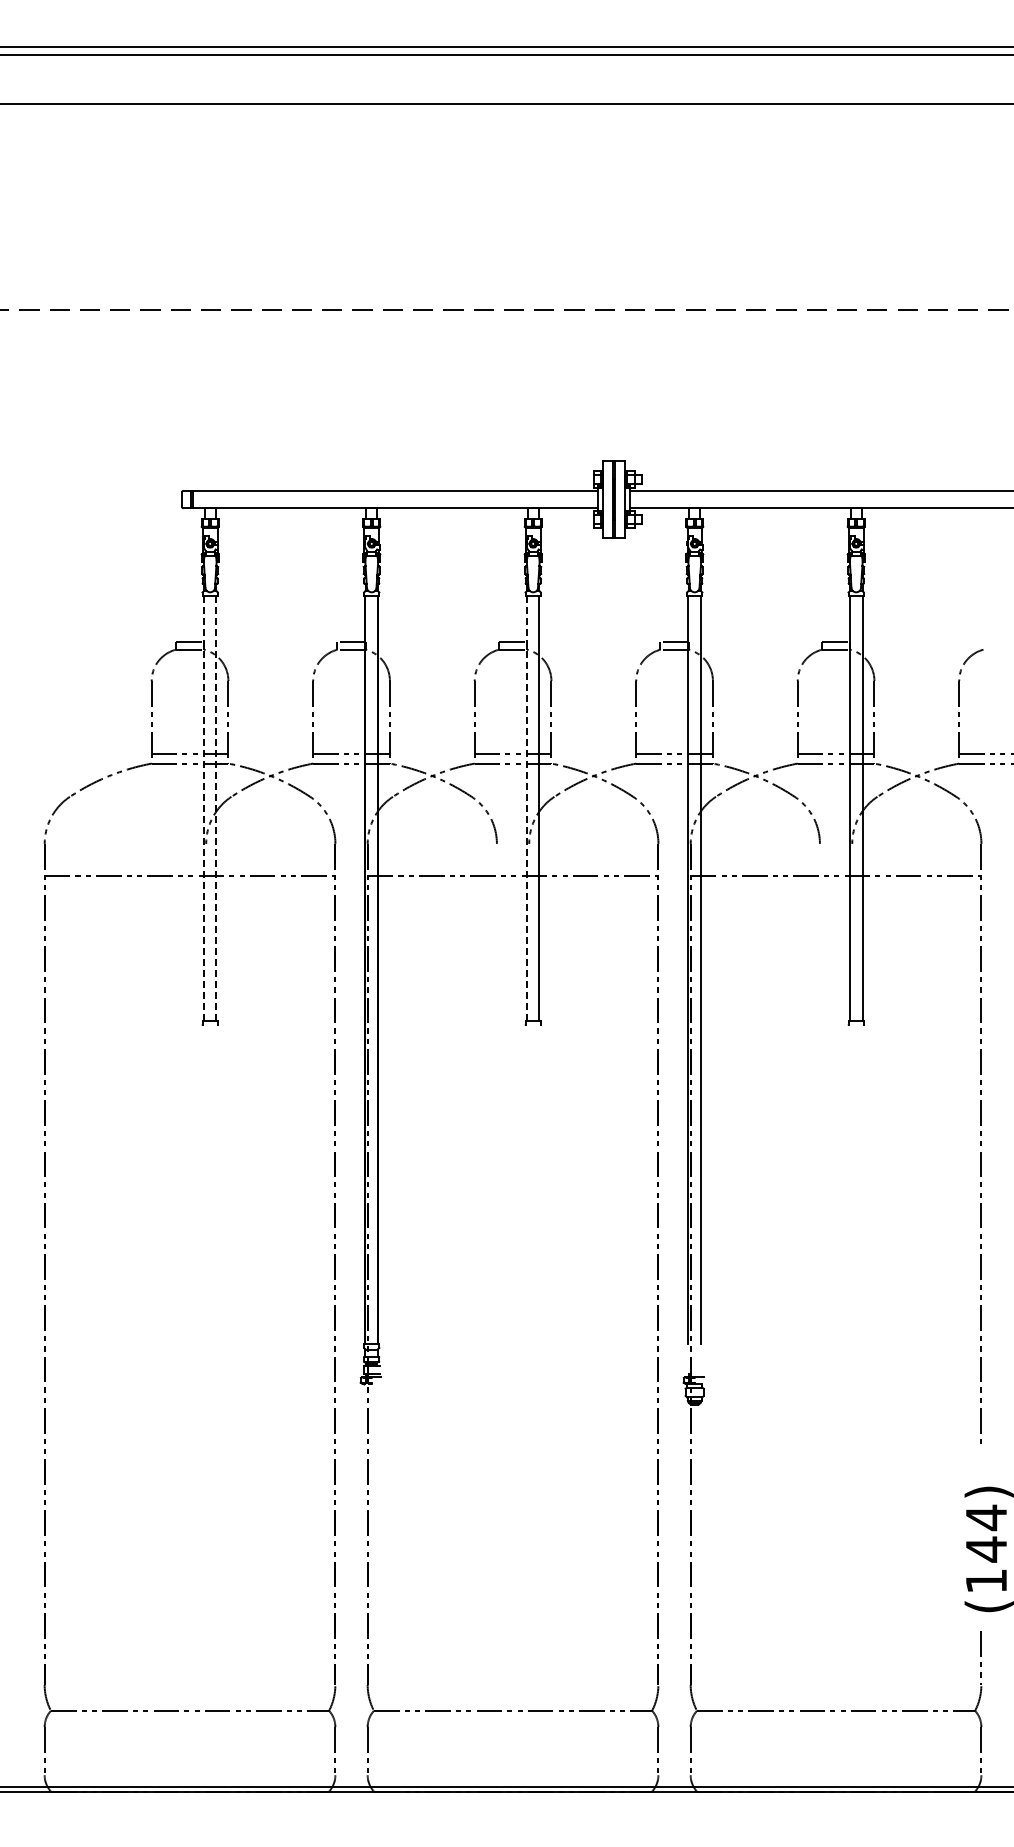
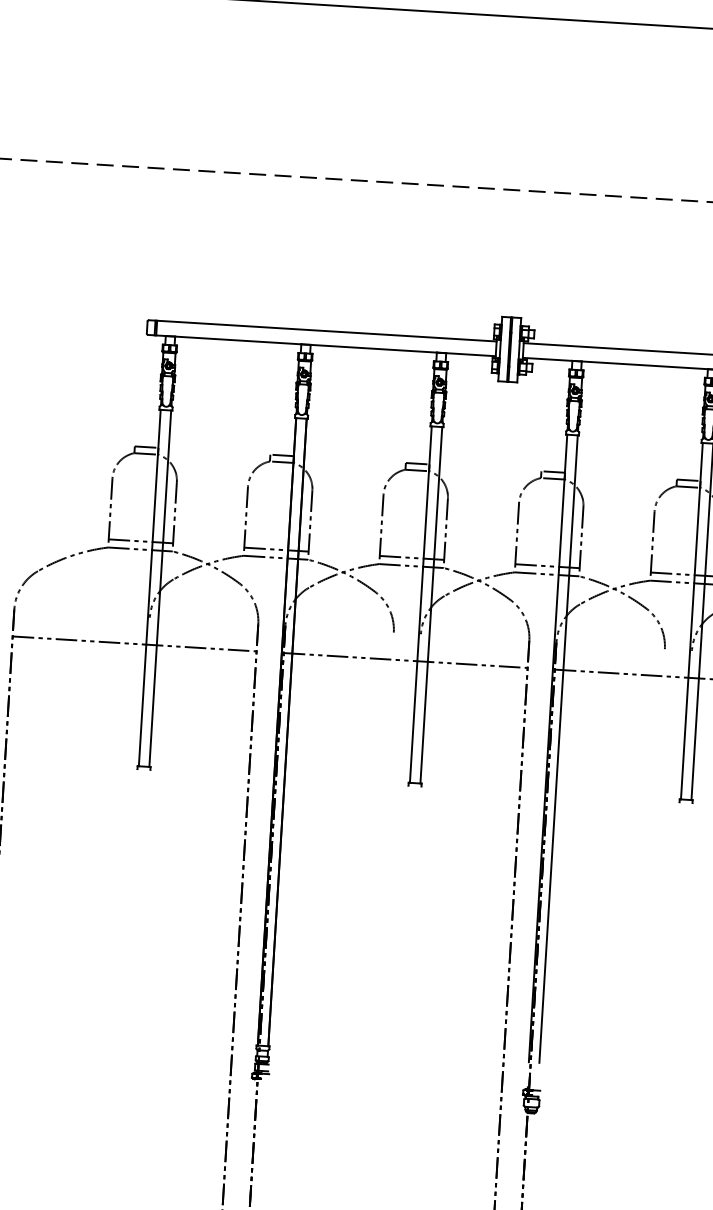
line: (203, 809) -> (149, 588), dashed -> solid
line: (216, 809) -> (160, 589), dashed -> solid
line: (526, 809) -> (420, 605), dashed -> solid

